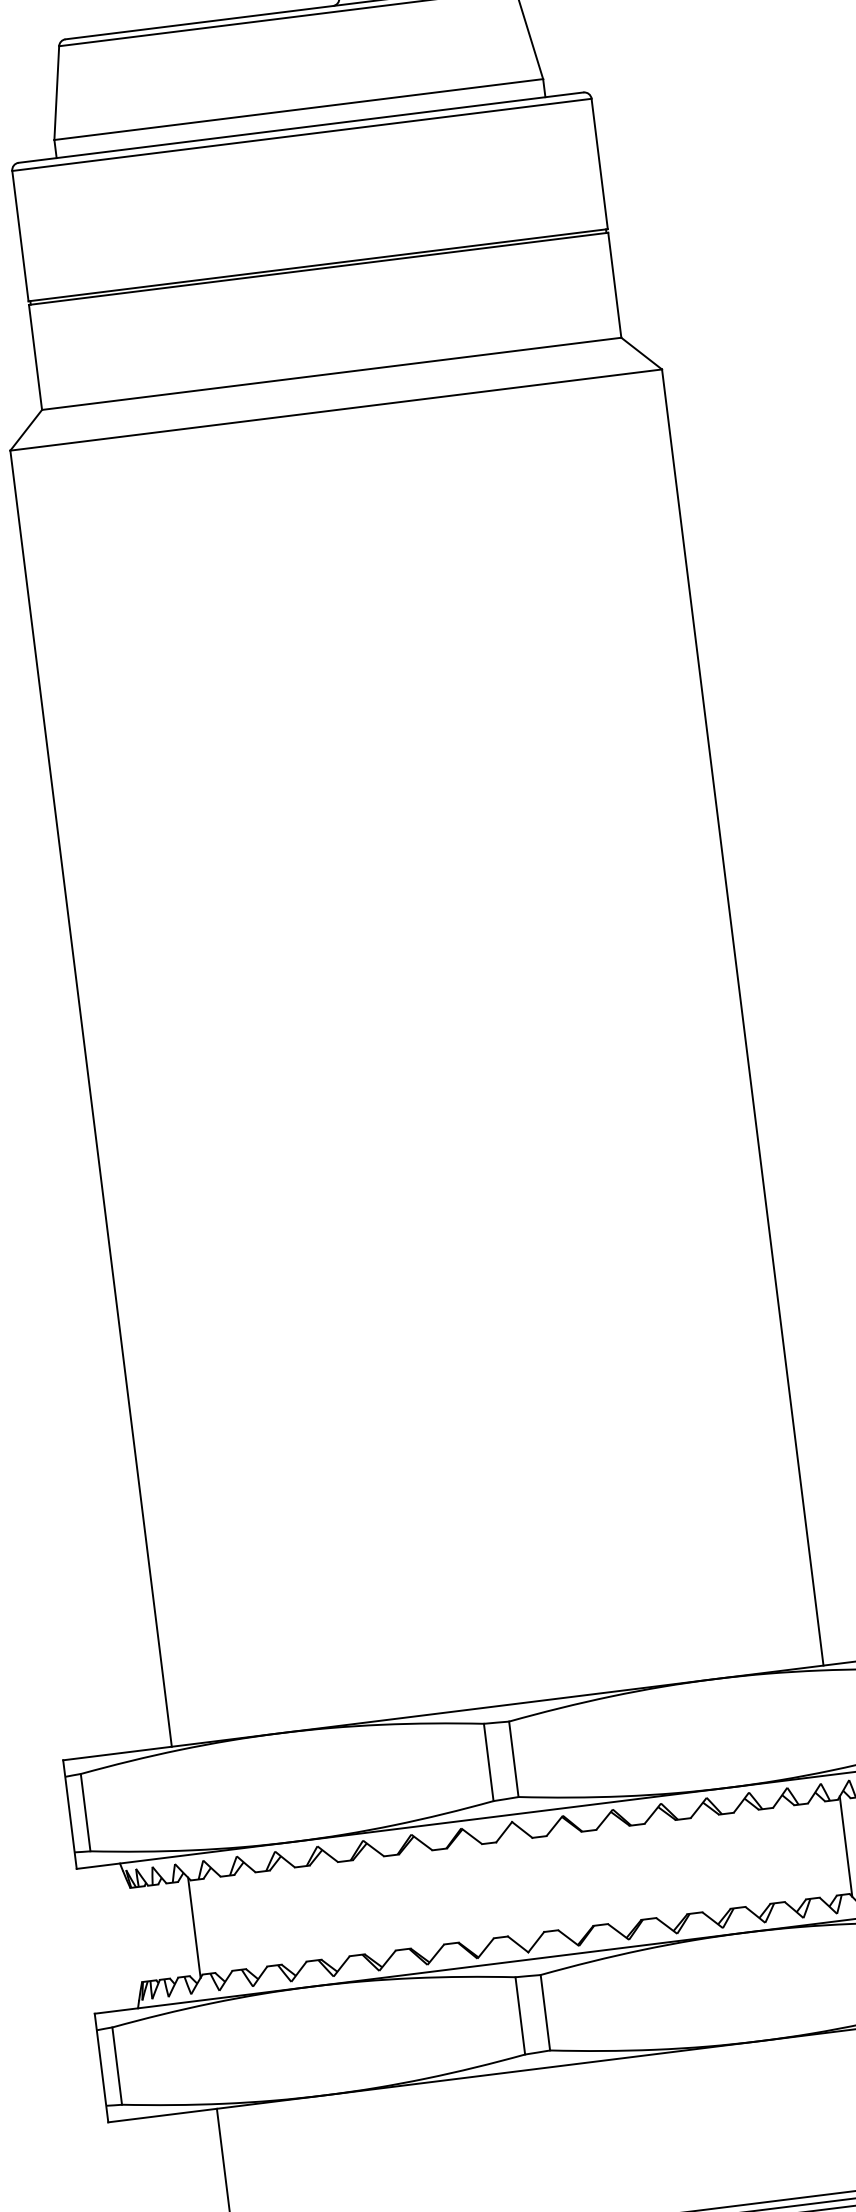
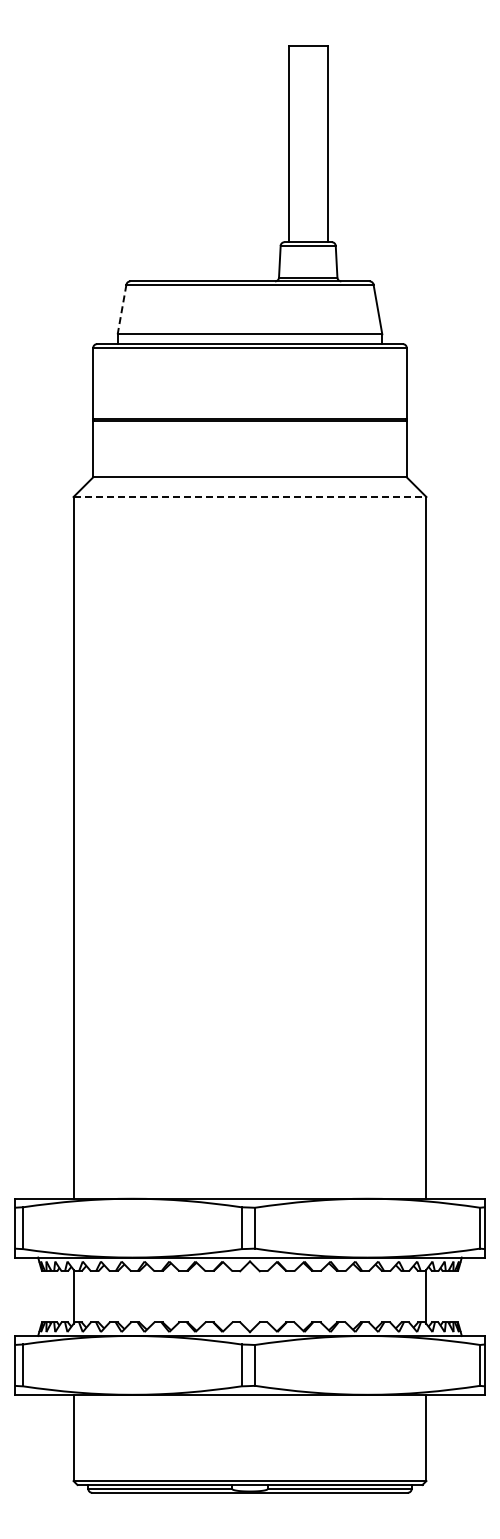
line: (55, 93) -> (121, 309), solid -> dashed
line: (337, 410) -> (250, 497), solid -> dashed

